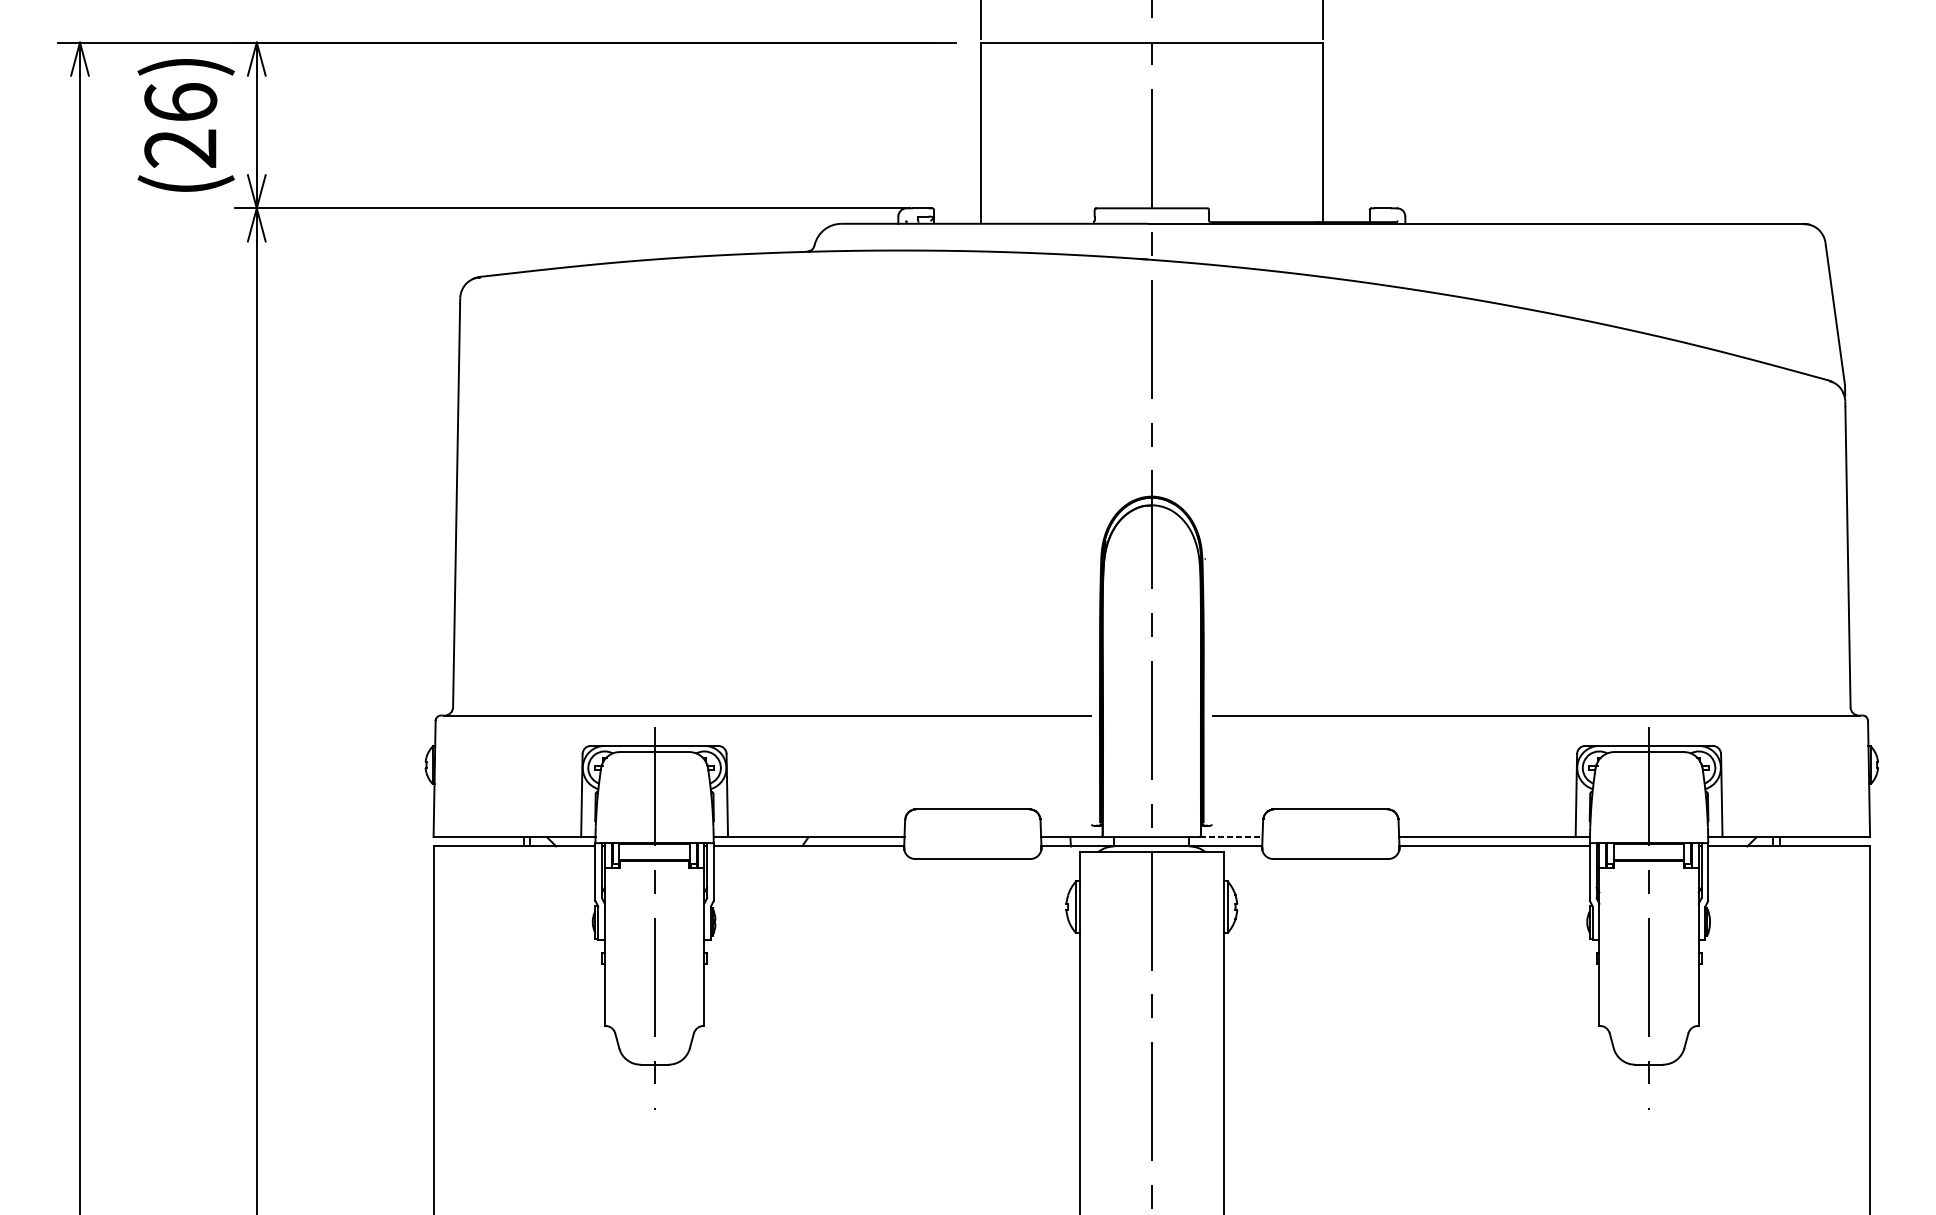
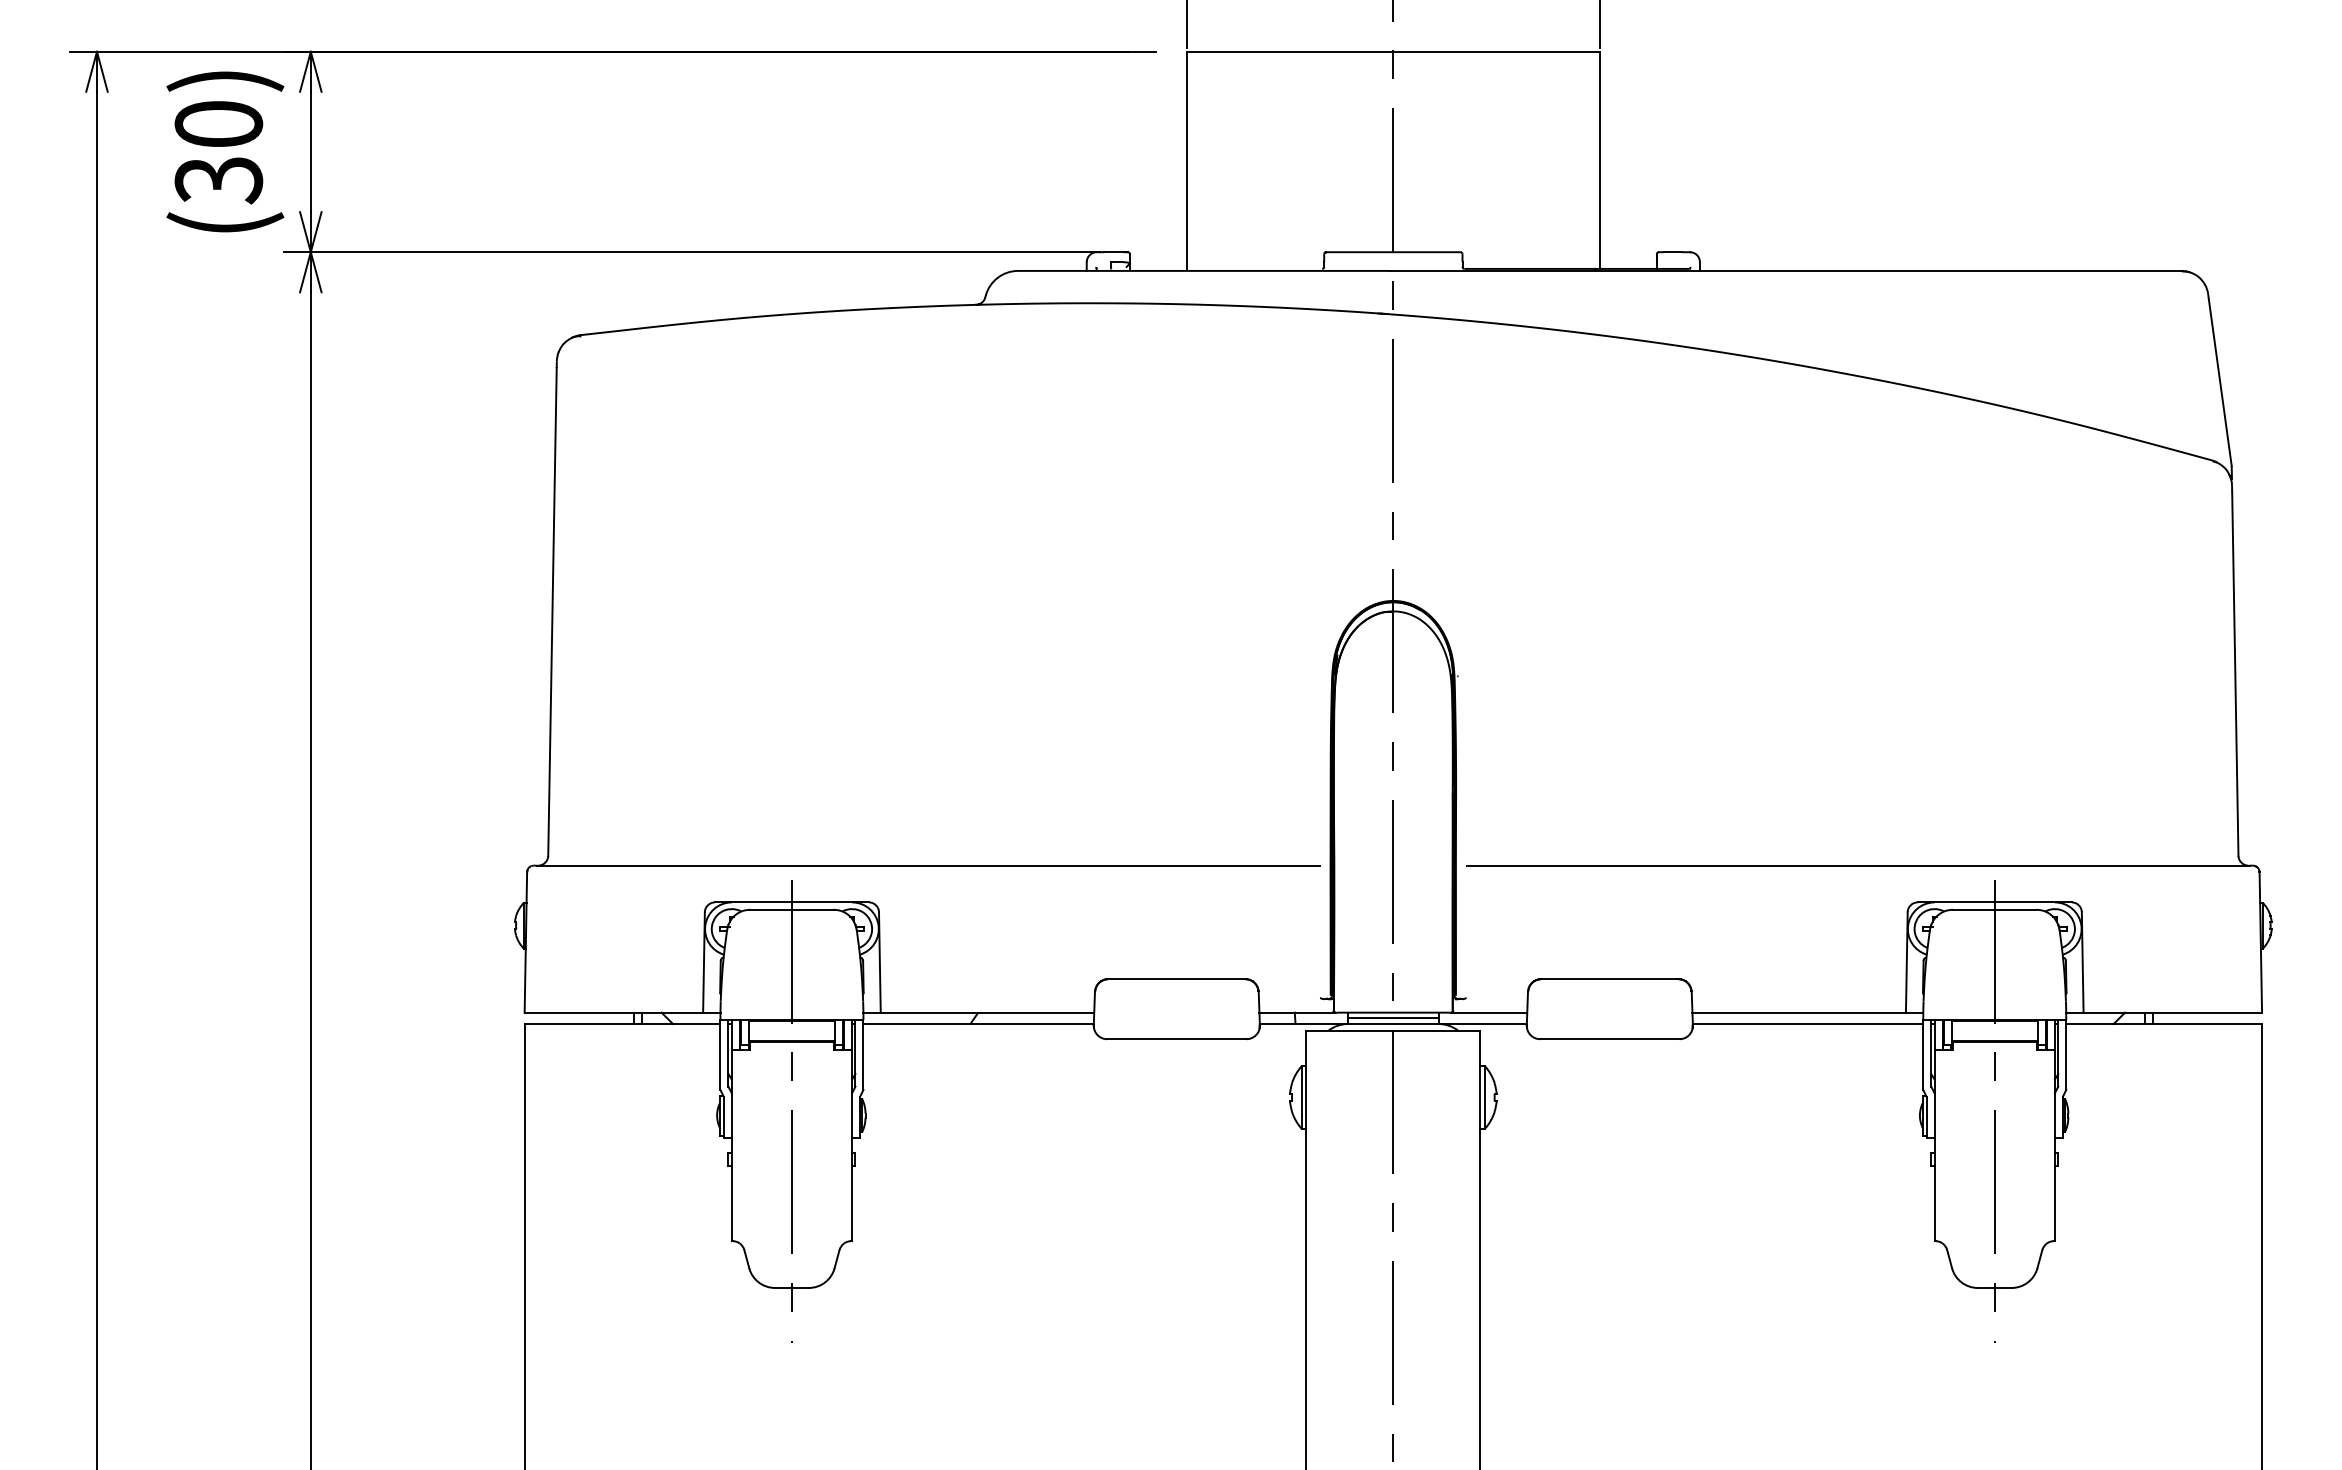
text: (180, 125) -> (218, 152), (26) -> (30)
line: (1231, 836) -> (1489, 1012), dashed -> solid
line: (1151, 841) -> (1392, 1018), added

